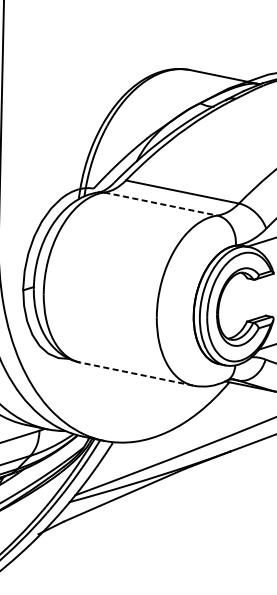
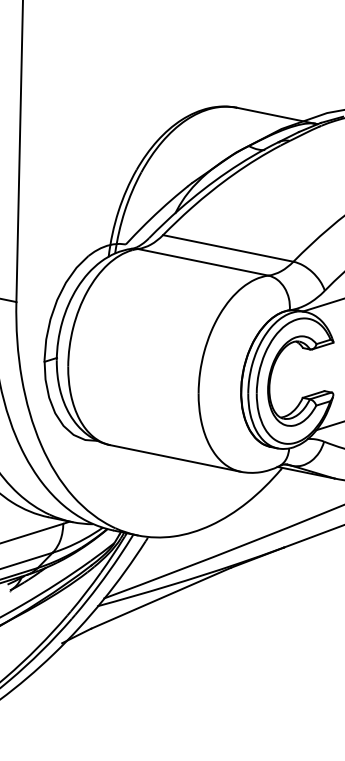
line: (161, 204) -> (203, 262), dashed -> solid
line: (136, 374) -> (175, 458), dashed -> solid

